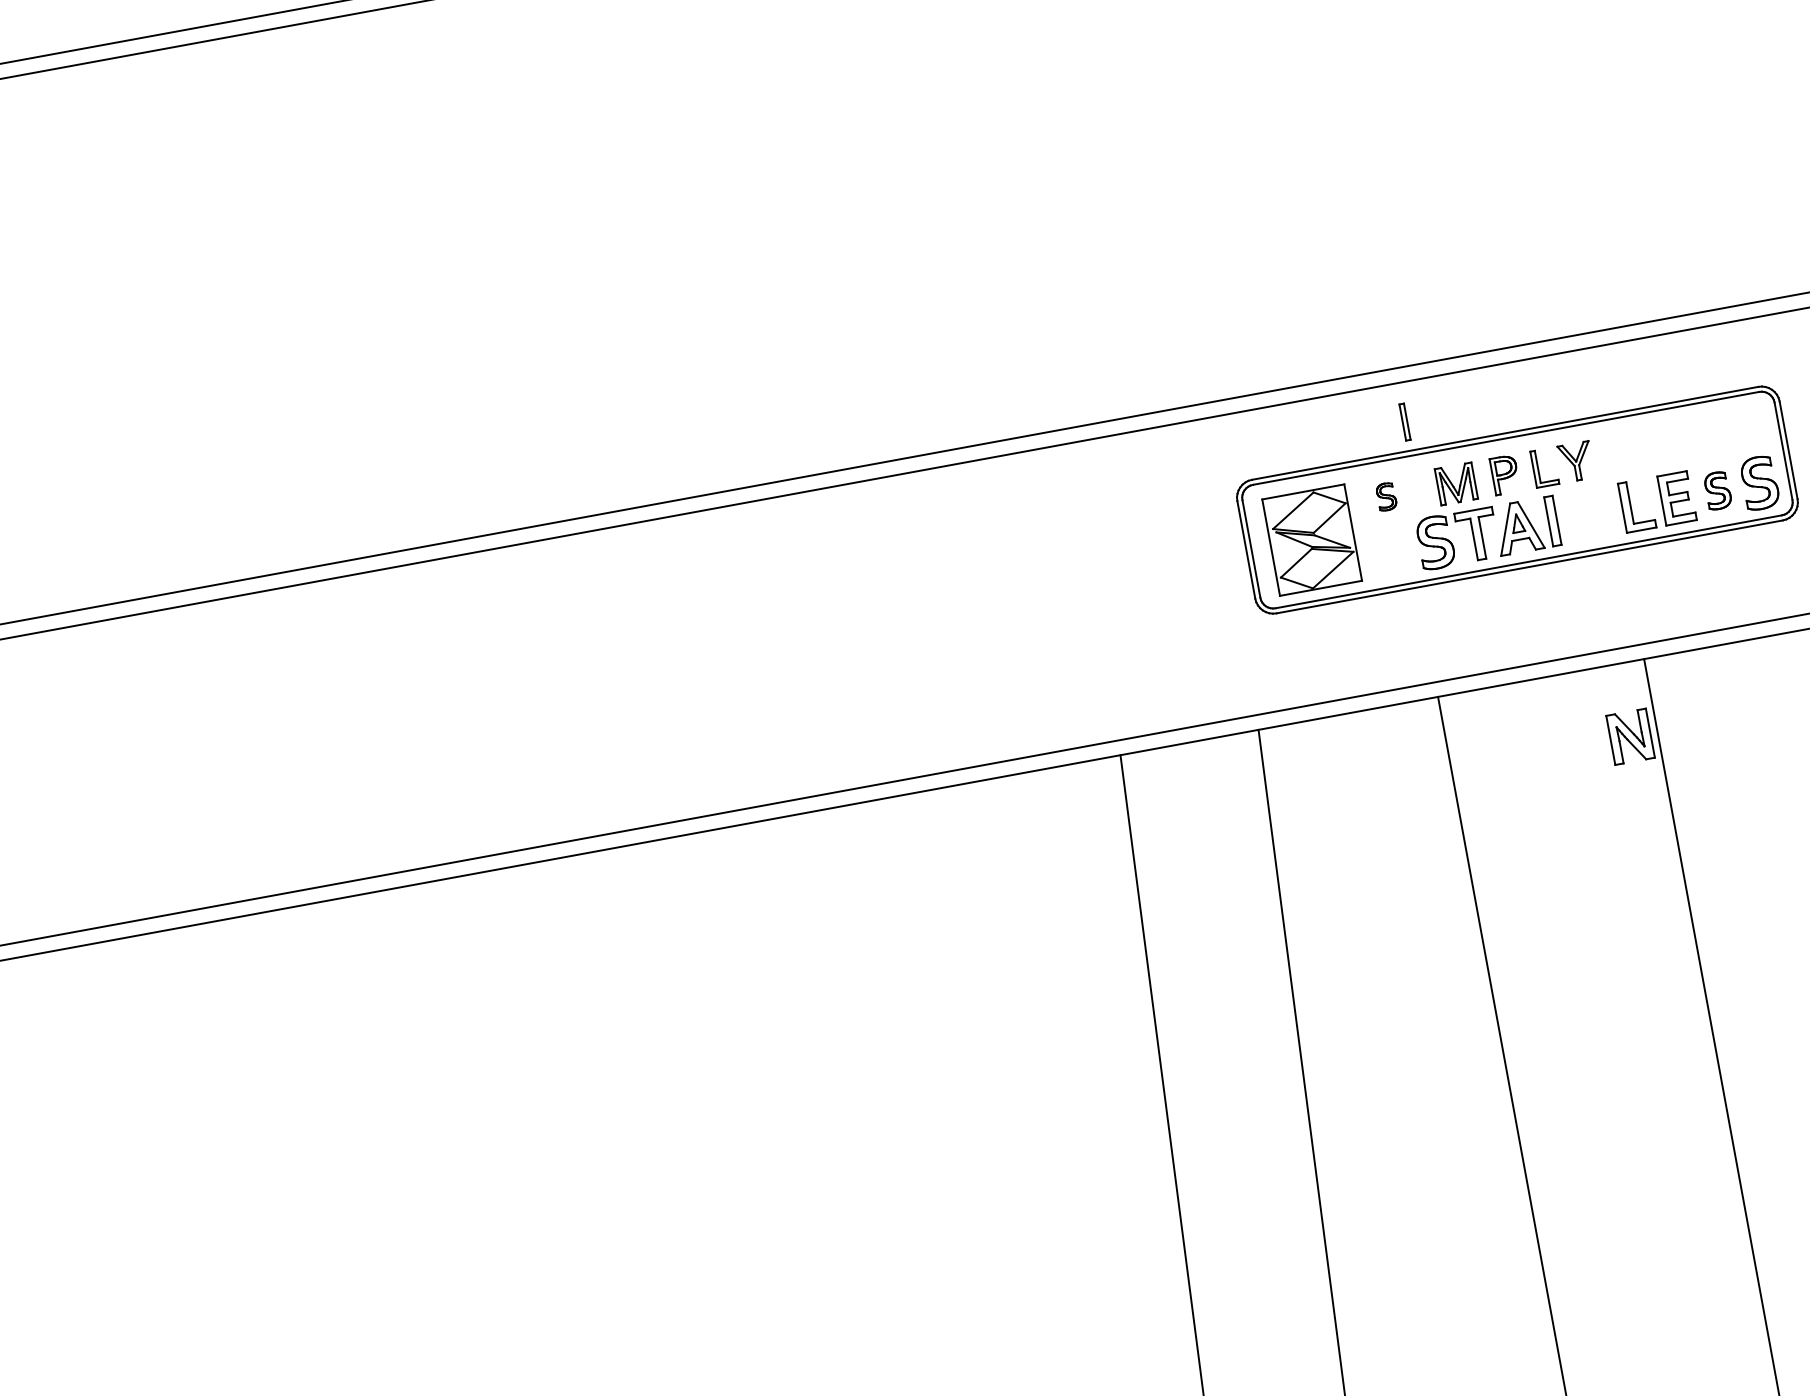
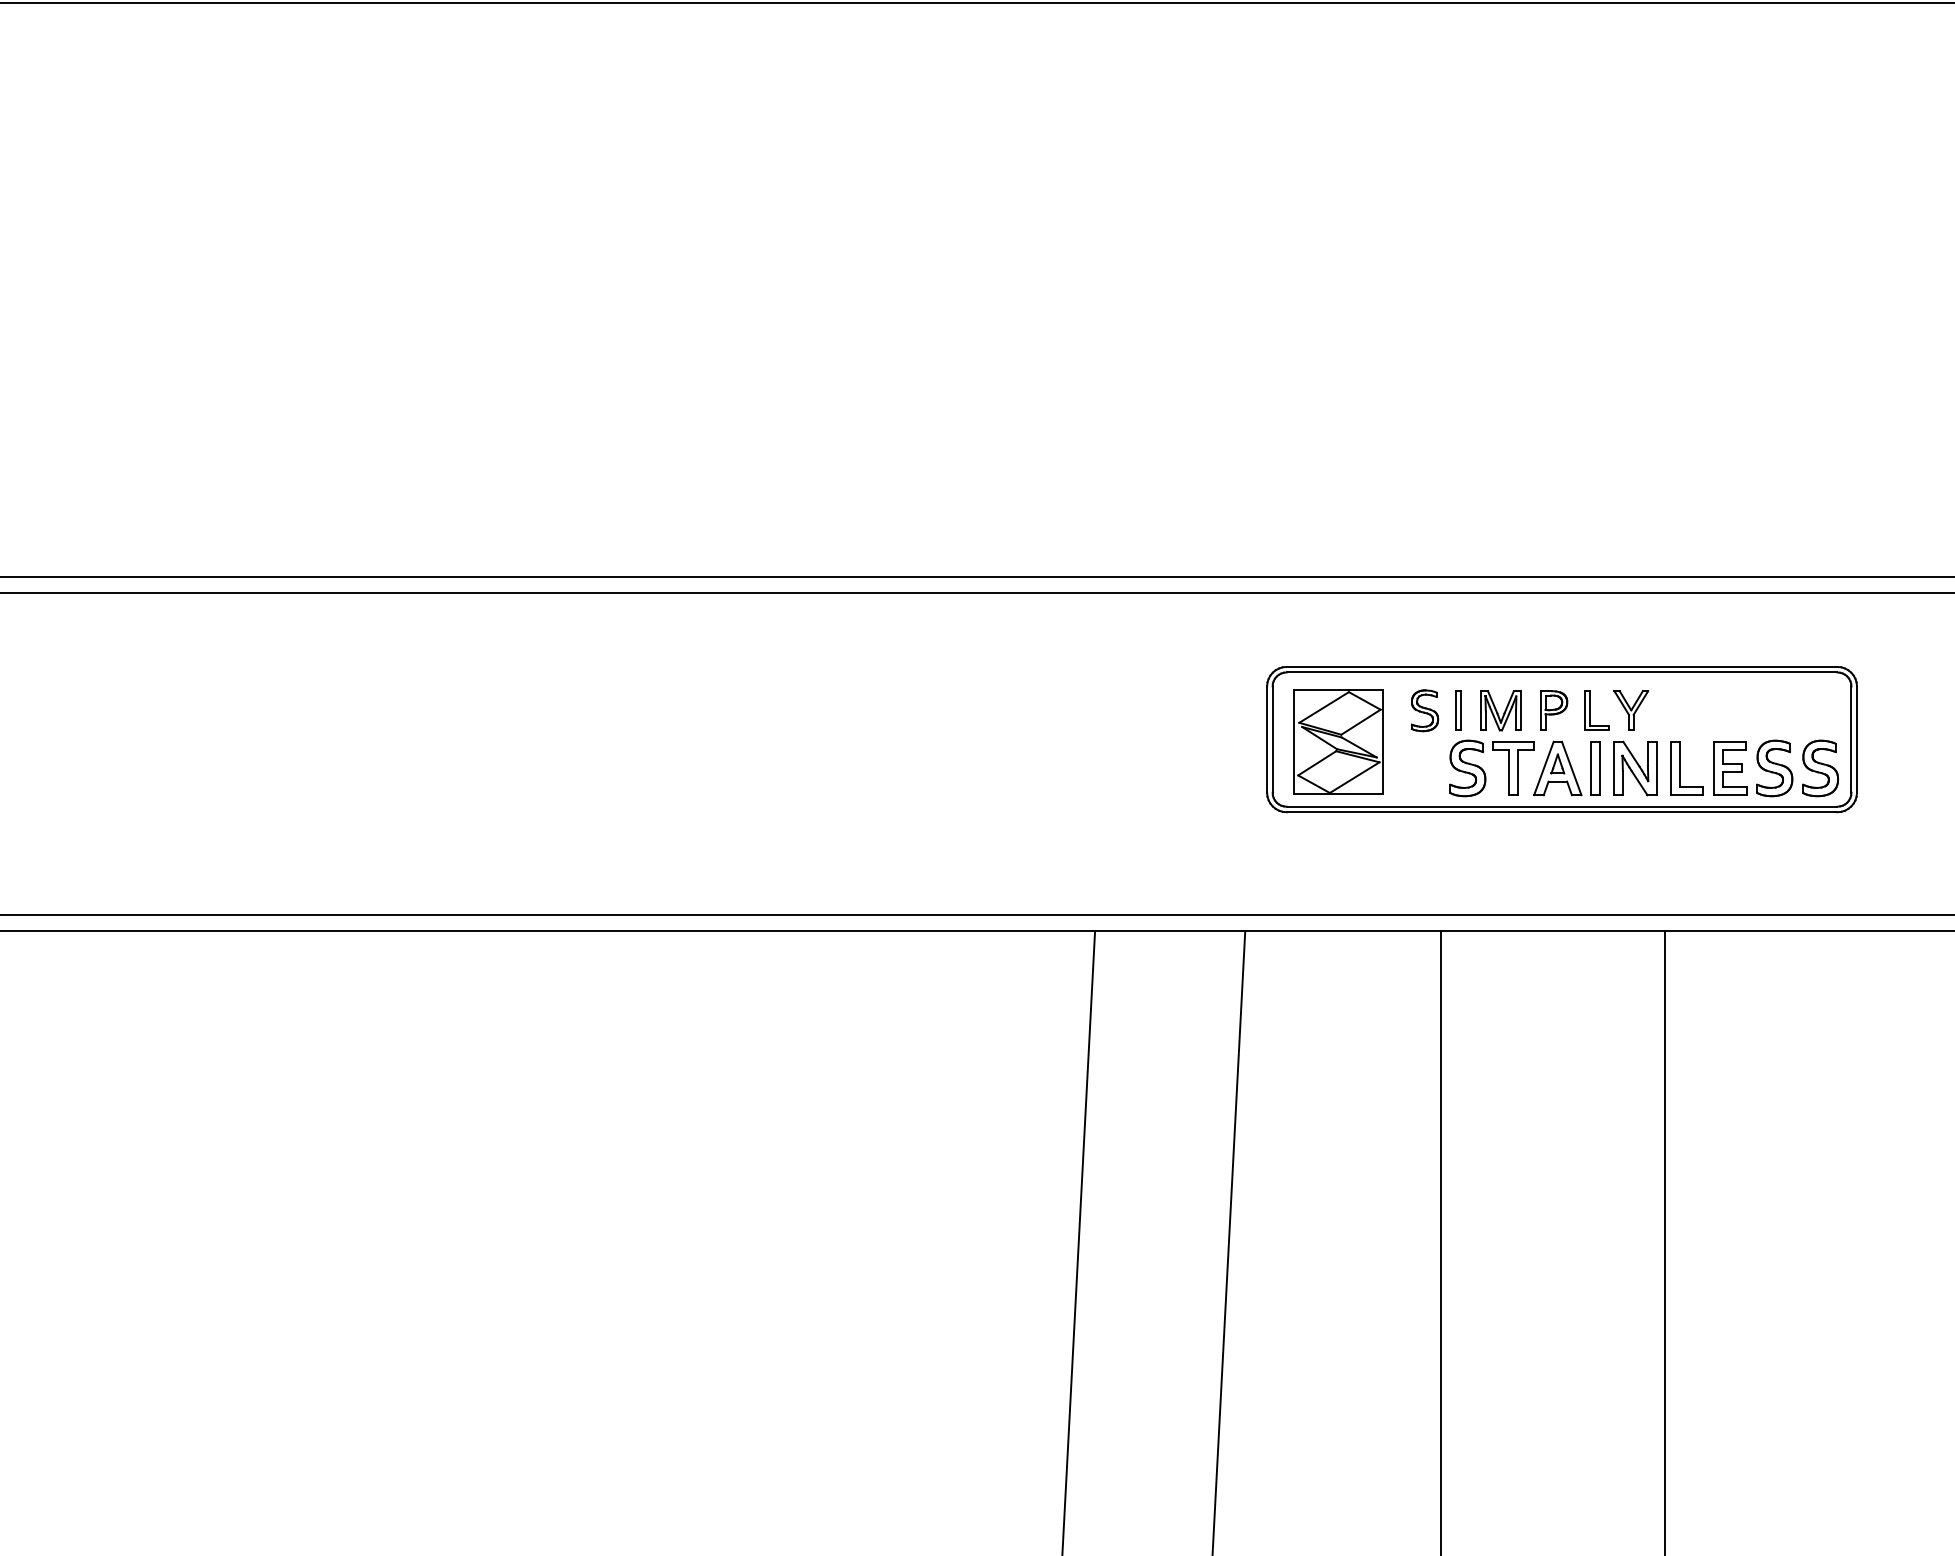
part: (1404, 421) -> (1458, 710), moved
part: (1717, 490) -> (1774, 768), size x1.43
part: (1386, 496) -> (1424, 710), size x1.43
part: (1630, 736) -> (1635, 768), moved

